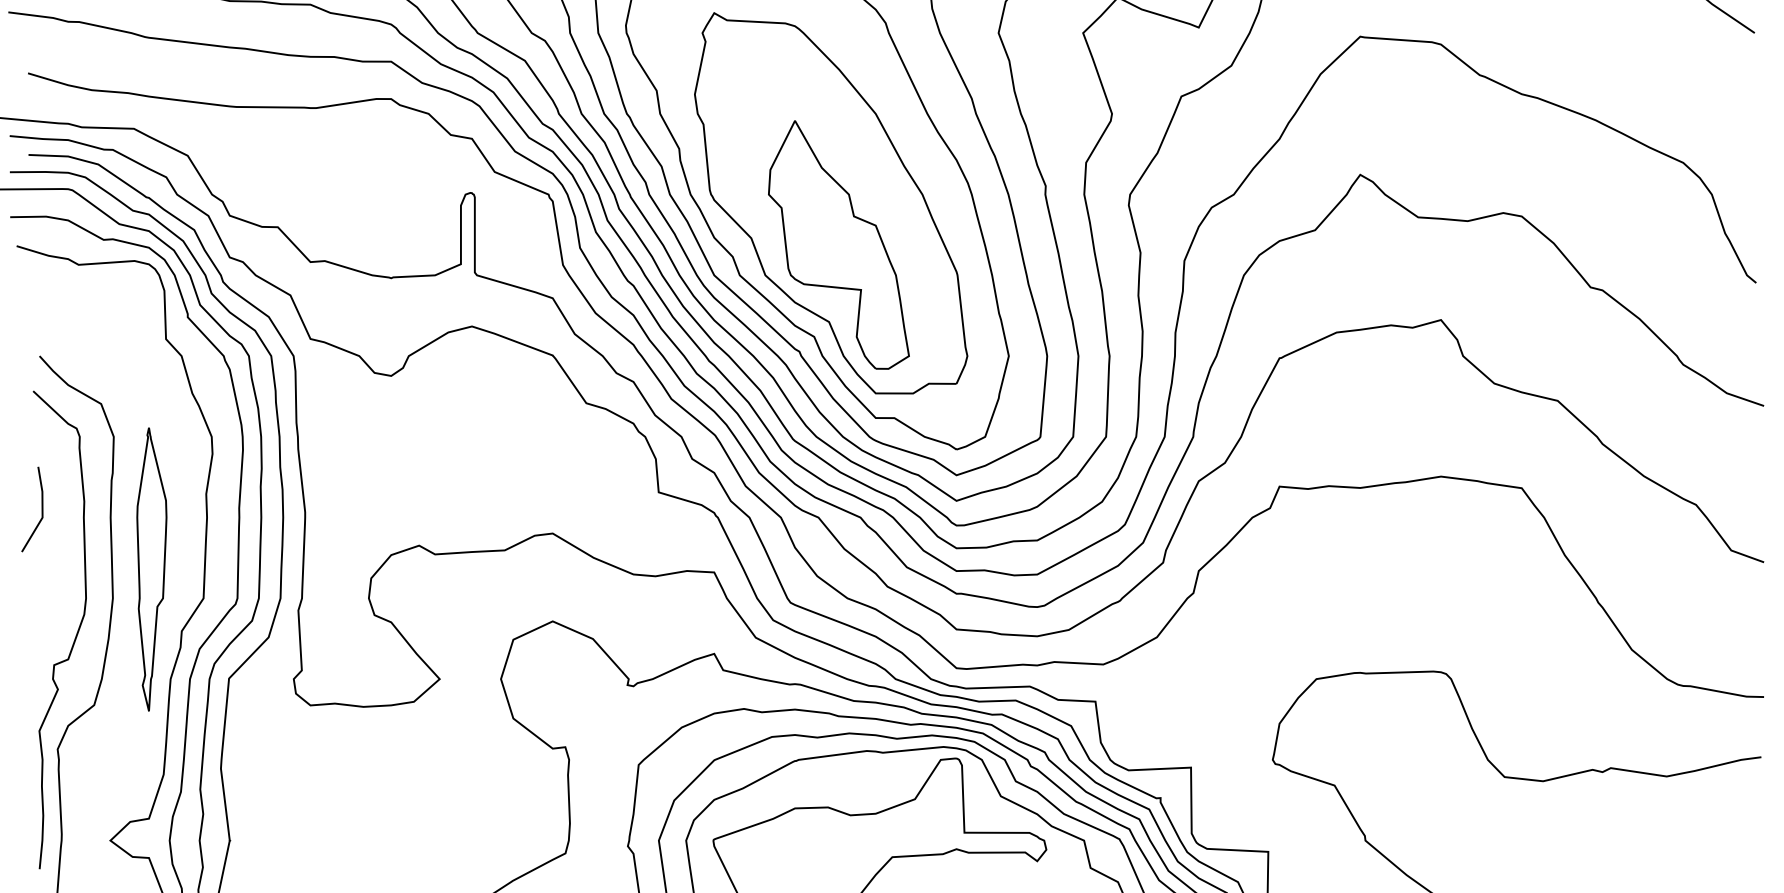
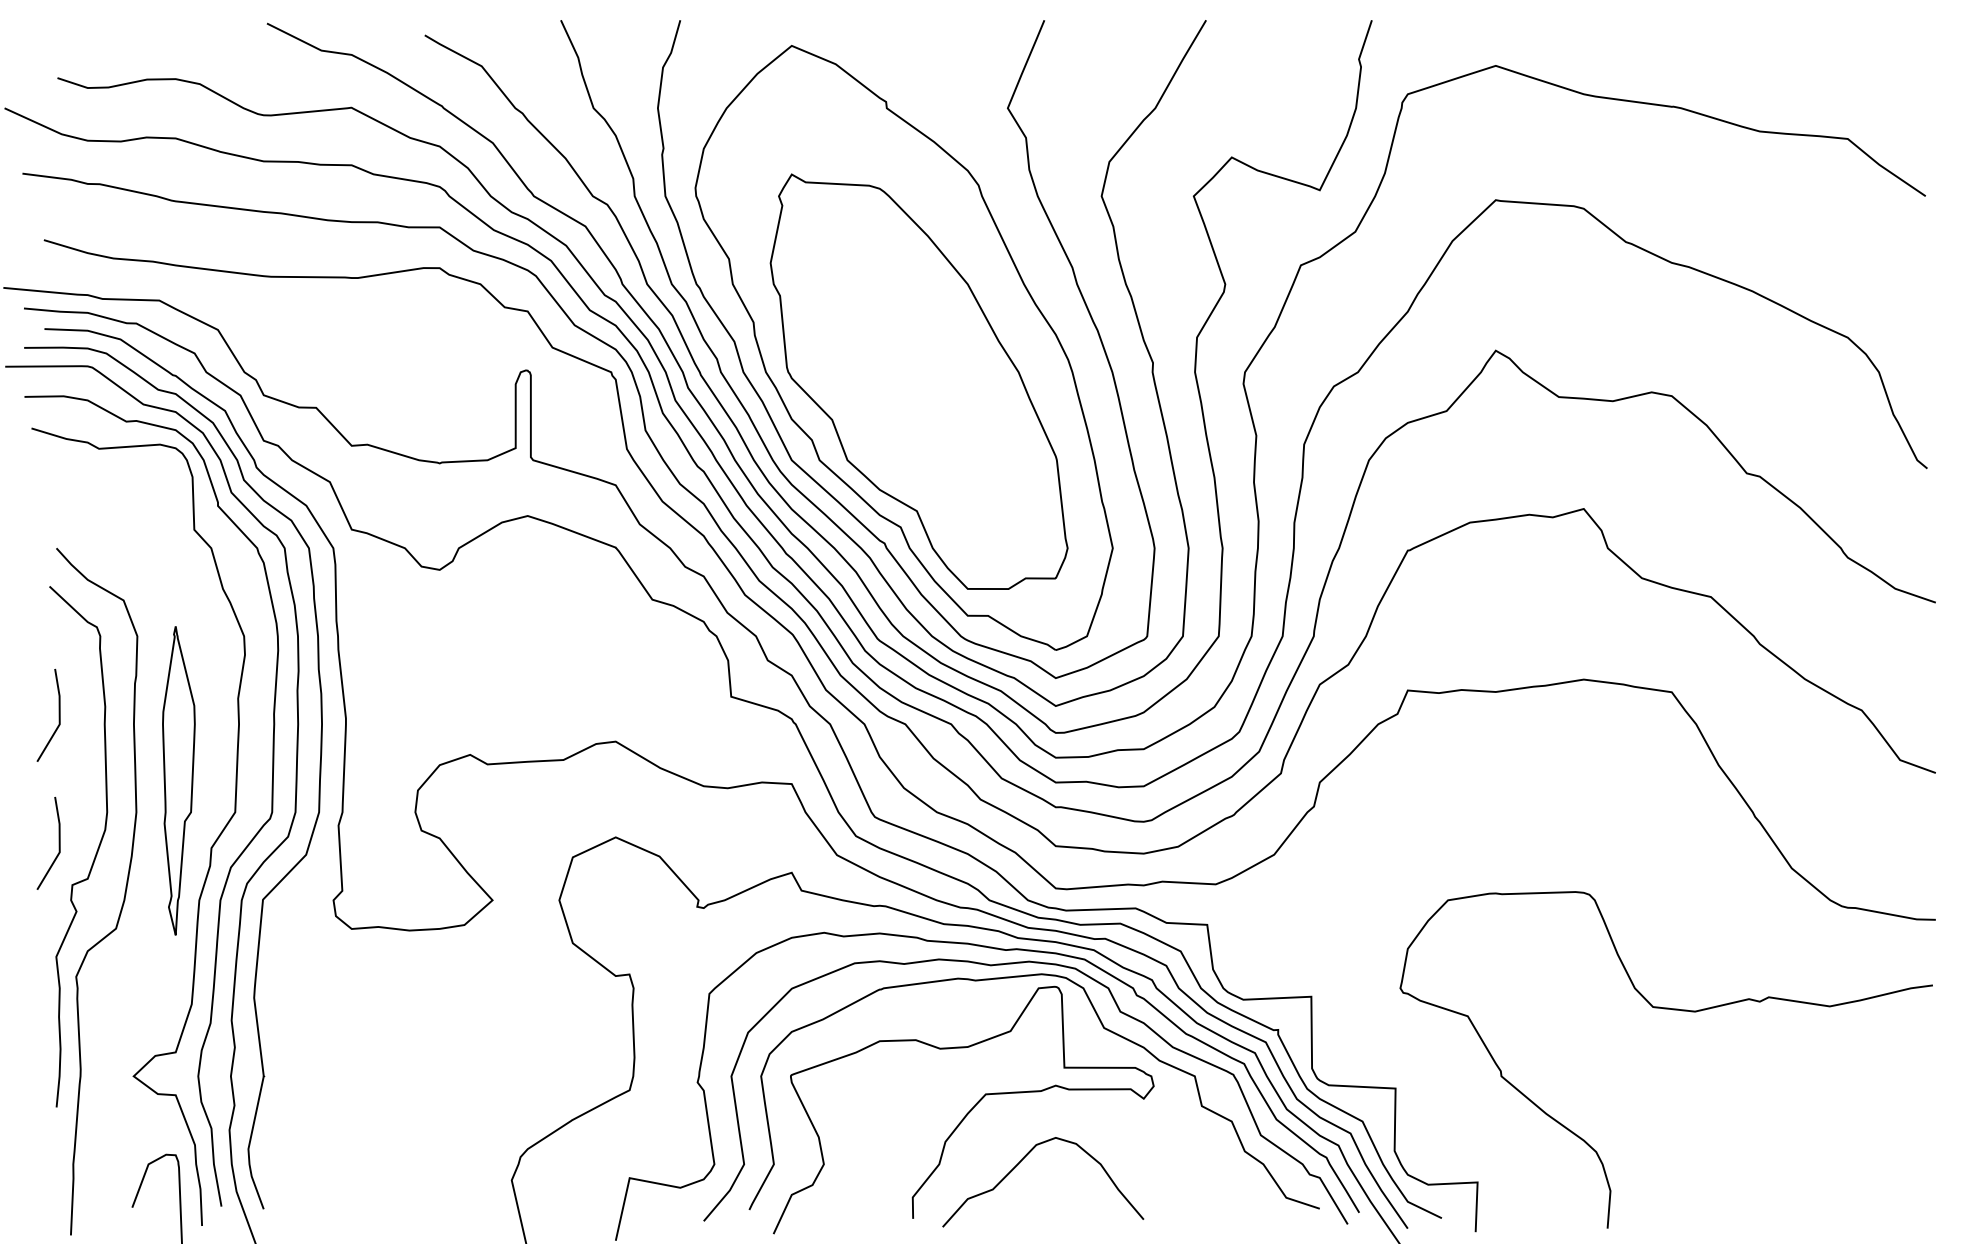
part: (838, 245) -> (927, 427), removed
line: (41, 626) -> (58, 842), added

